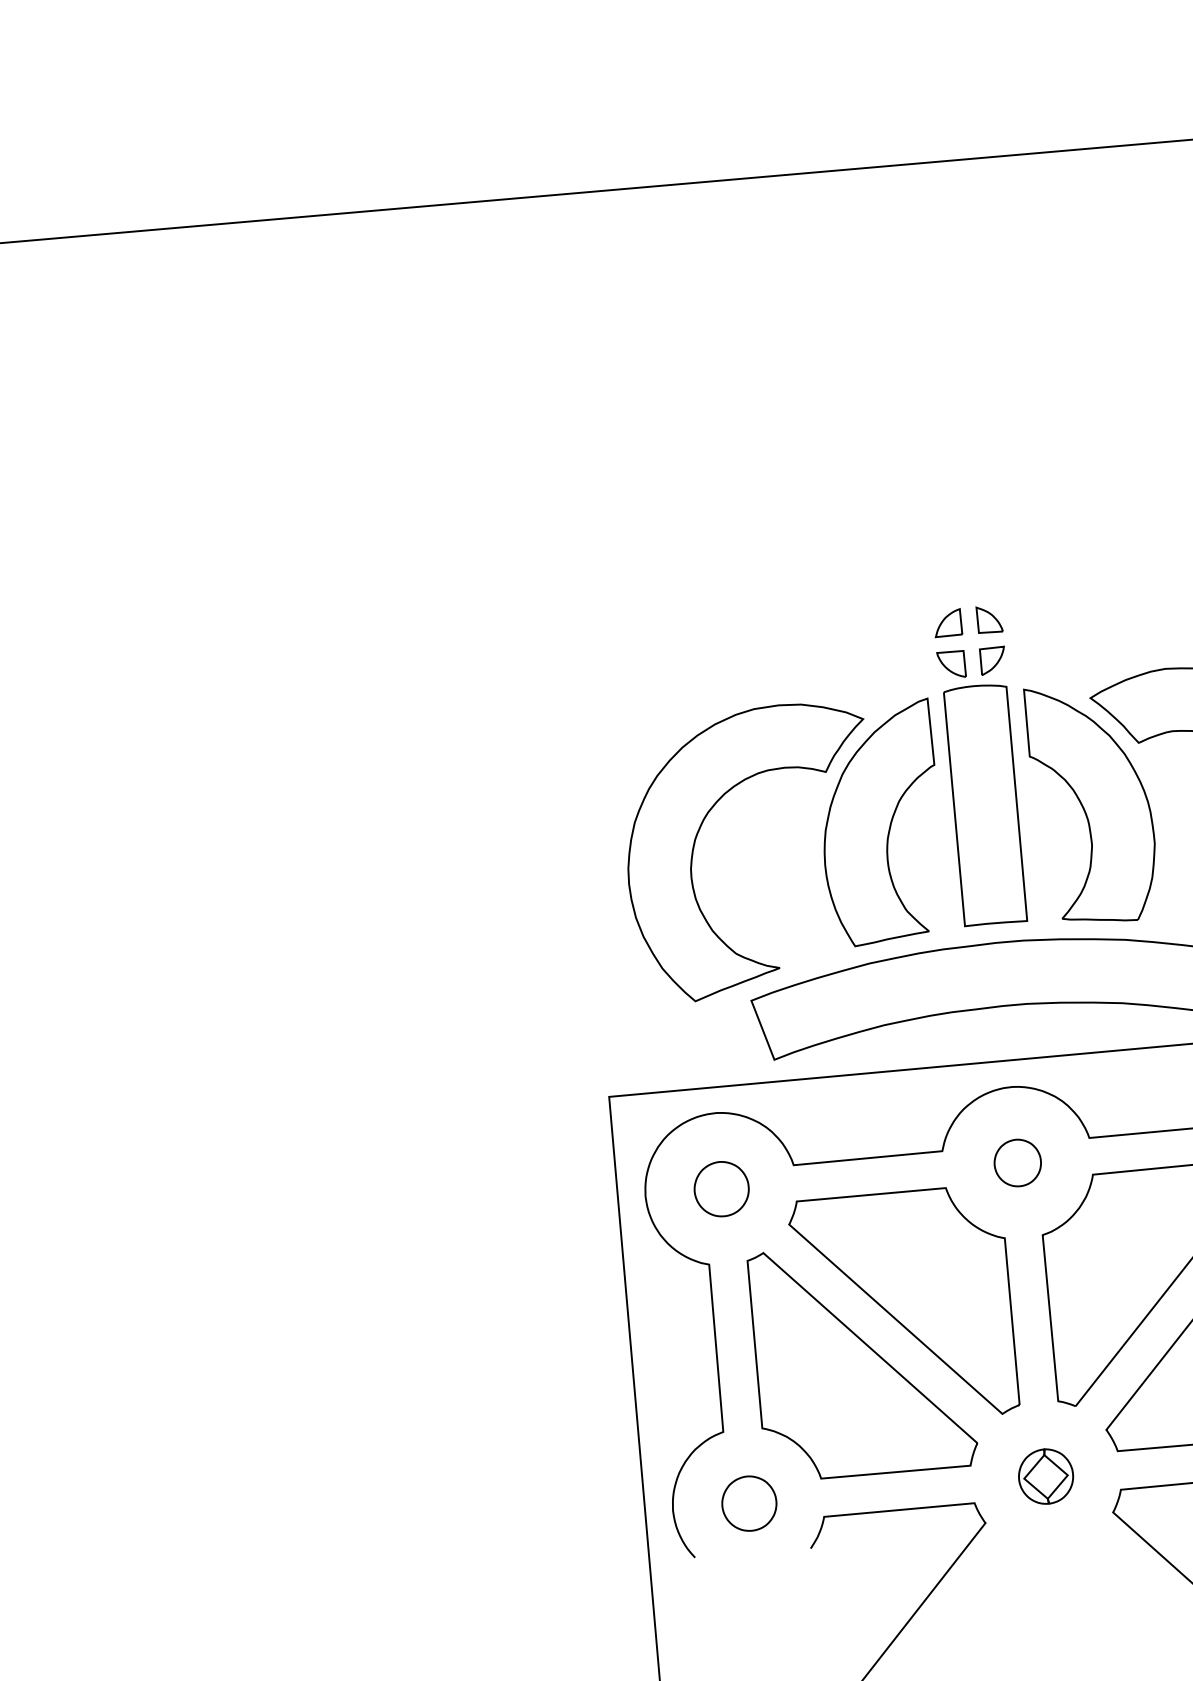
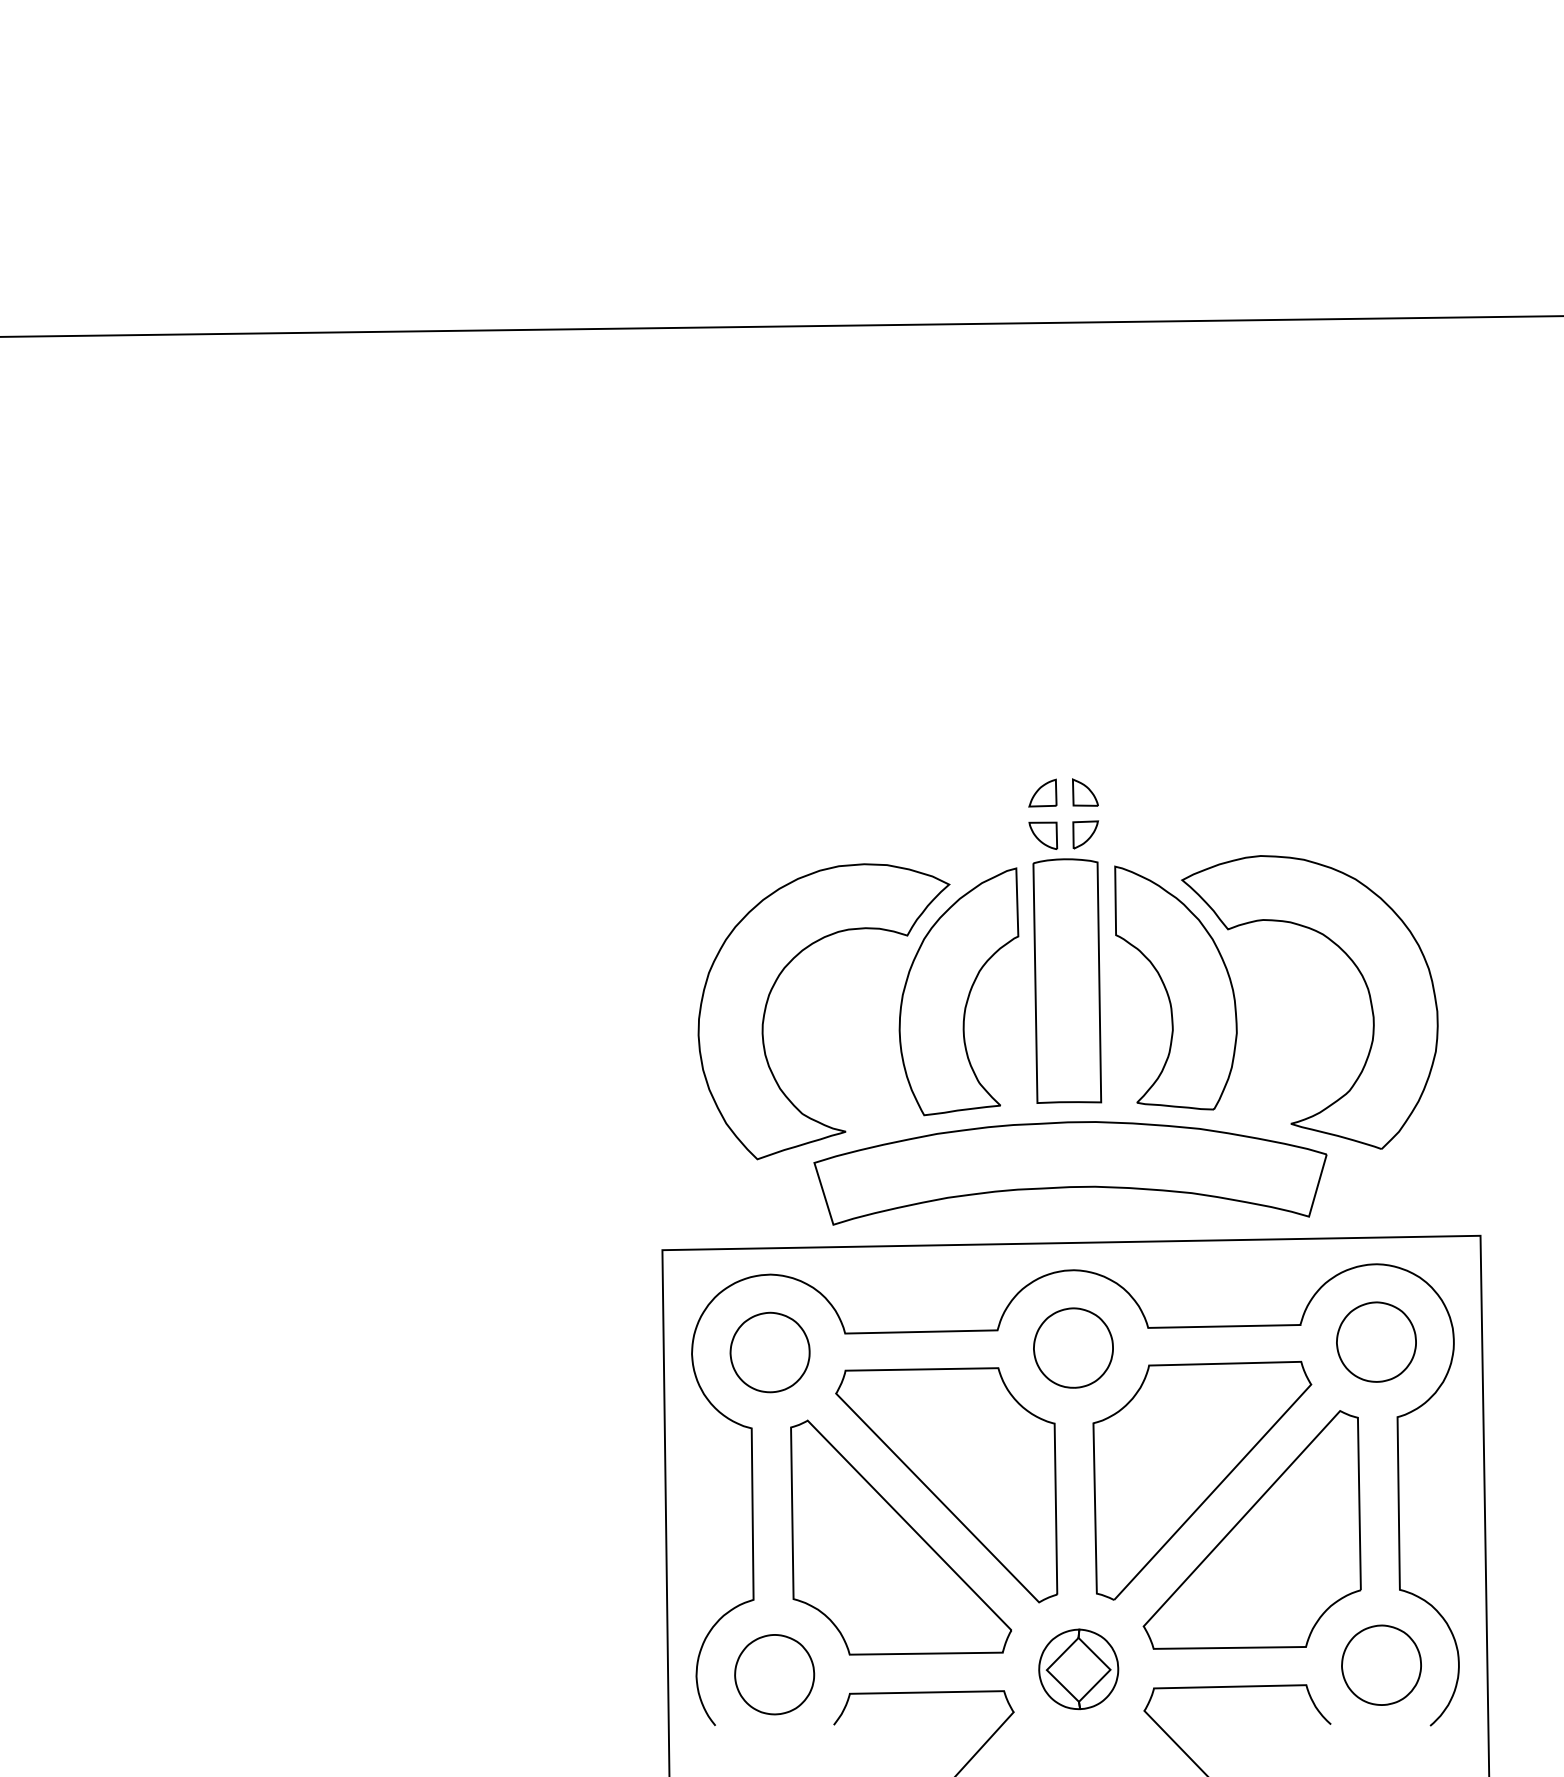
part: (1017, 1162) -> (1073, 1347), size x1.67
part: (721, 1189) -> (769, 1352), size x1.43
part: (1045, 1476) -> (1078, 1669), size x1.43
part: (749, 1503) -> (774, 1674), size x1.43

